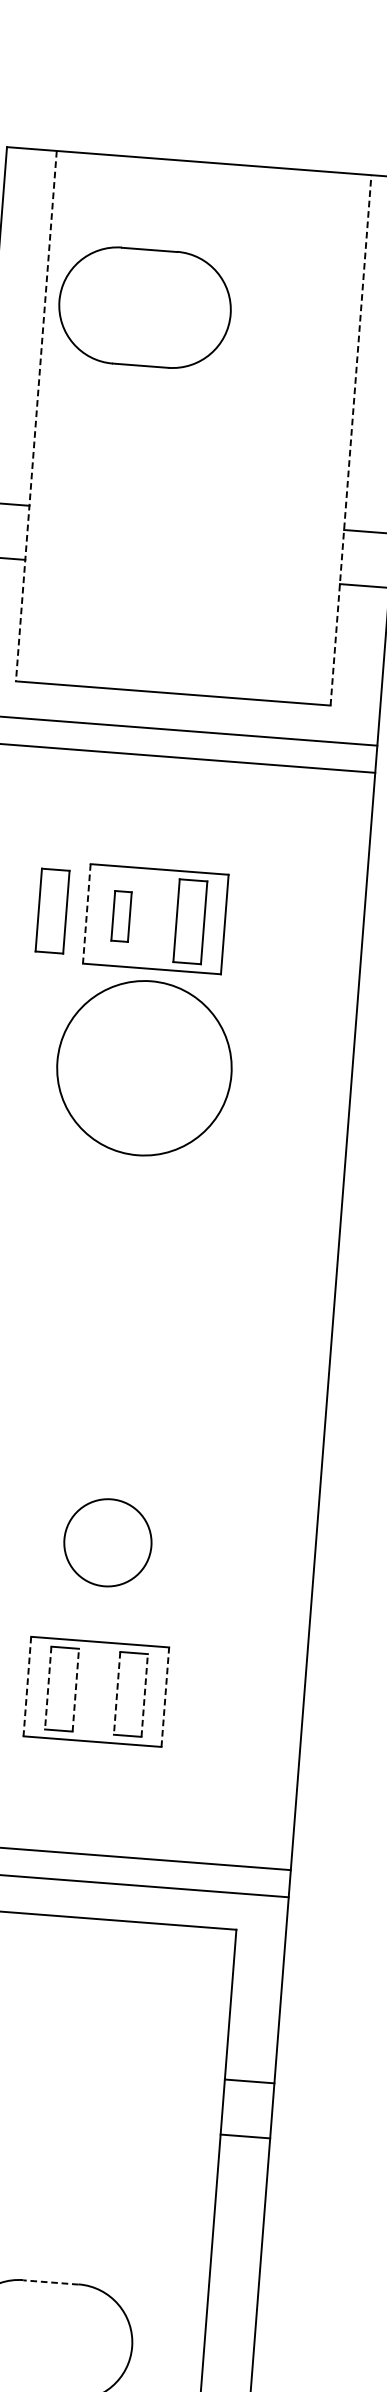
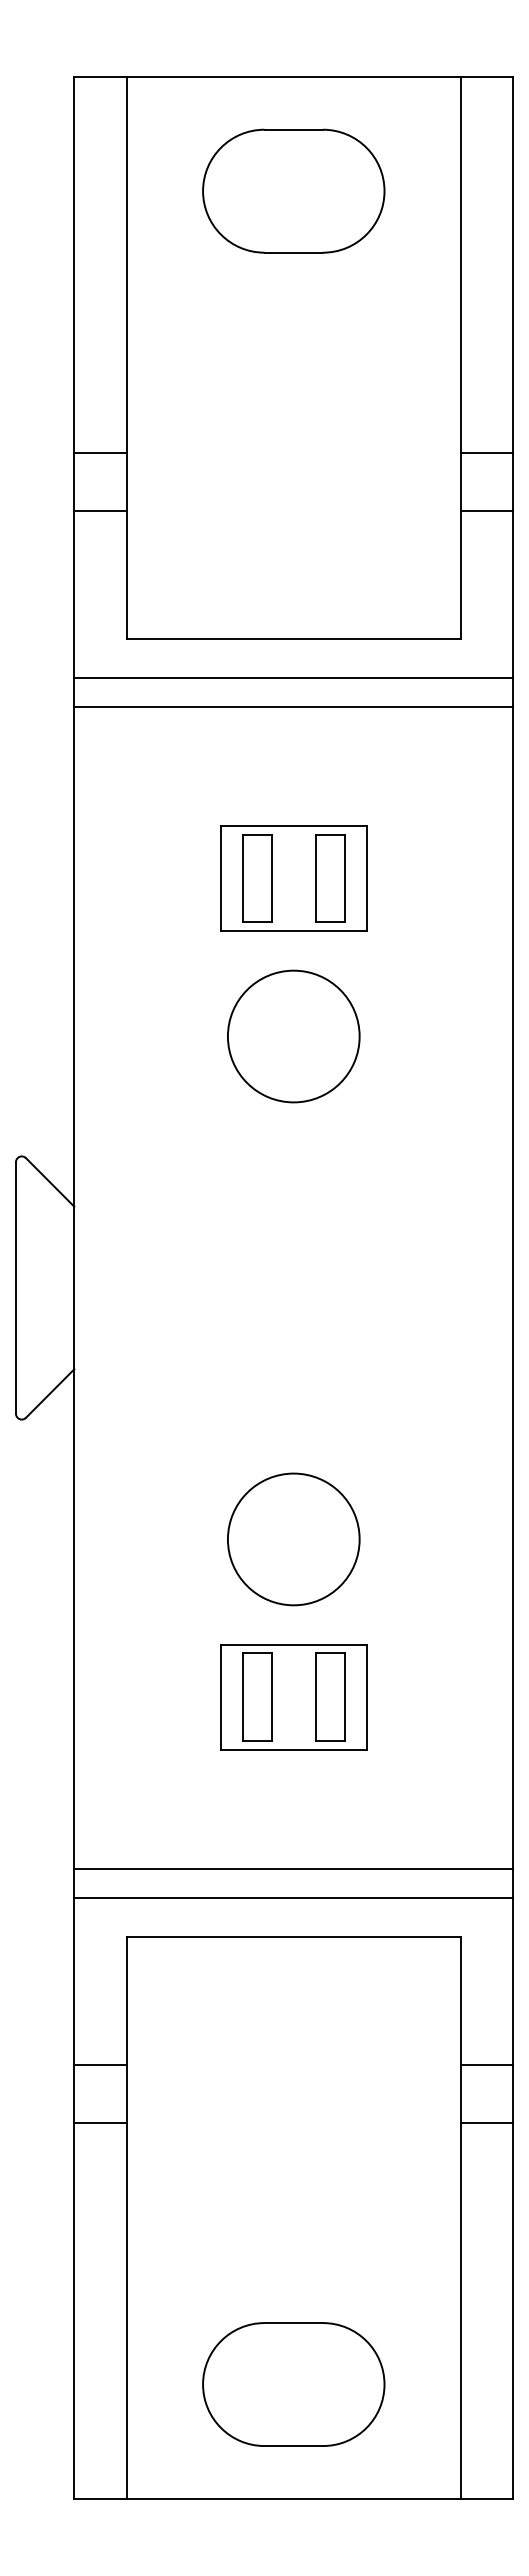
part: (144, 307) -> (293, 190), moved
line: (36, 416) -> (127, 358), dashed -> solid
line: (351, 439) -> (460, 357), dashed -> solid
part: (52, 911) -> (184, 878), removed
line: (86, 913) -> (220, 878), dashed -> solid
part: (121, 916) -> (257, 878), size x1.67
circle: (144, 1068) -> (293, 1036), size x0.71
circle: (107, 1542) -> (293, 1539), size x1.43
line: (27, 1686) -> (220, 1697), dashed -> solid
line: (48, 1688) -> (242, 1697), dashed -> solid
line: (75, 1690) -> (271, 1697), dashed -> solid
line: (116, 1693) -> (315, 1697), dashed -> solid
line: (144, 1695) -> (344, 1697), dashed -> solid
line: (165, 1697) -> (366, 1697), dashed -> solid
line: (249, 2081) -> (486, 2065), moved
line: (245, 2136) -> (486, 2122), moved
line: (50, 2282) -> (293, 2323), dashed -> solid

